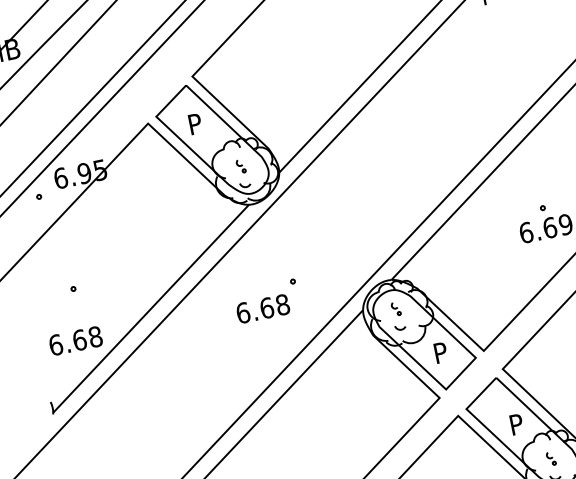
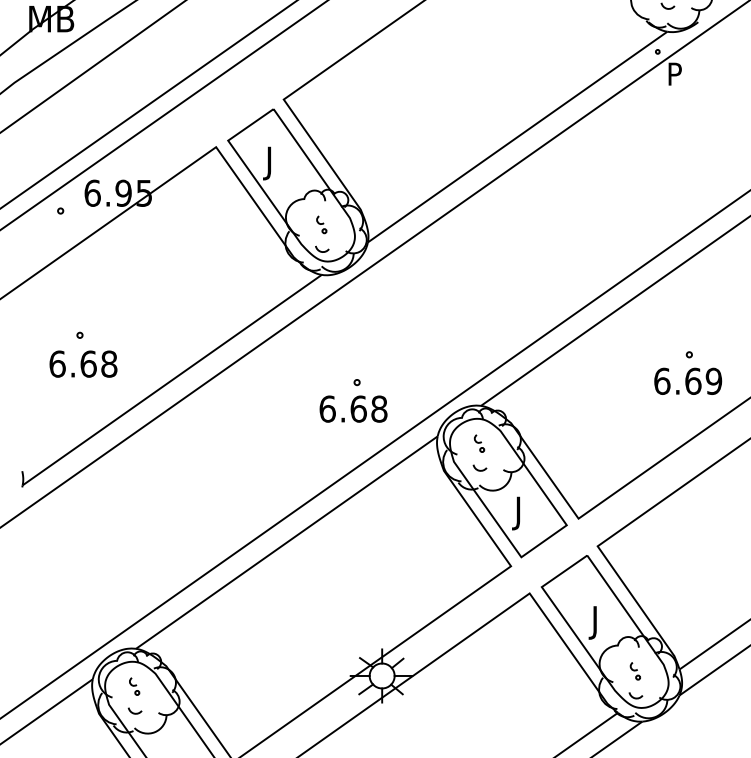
text: (194, 127) -> (273, 163), P -> J
text: (262, 308) -> (353, 408), moved
text: (75, 340) -> (83, 363), moved
text: (440, 355) -> (522, 513), P -> J
text: (515, 427) -> (598, 622), P -> J

